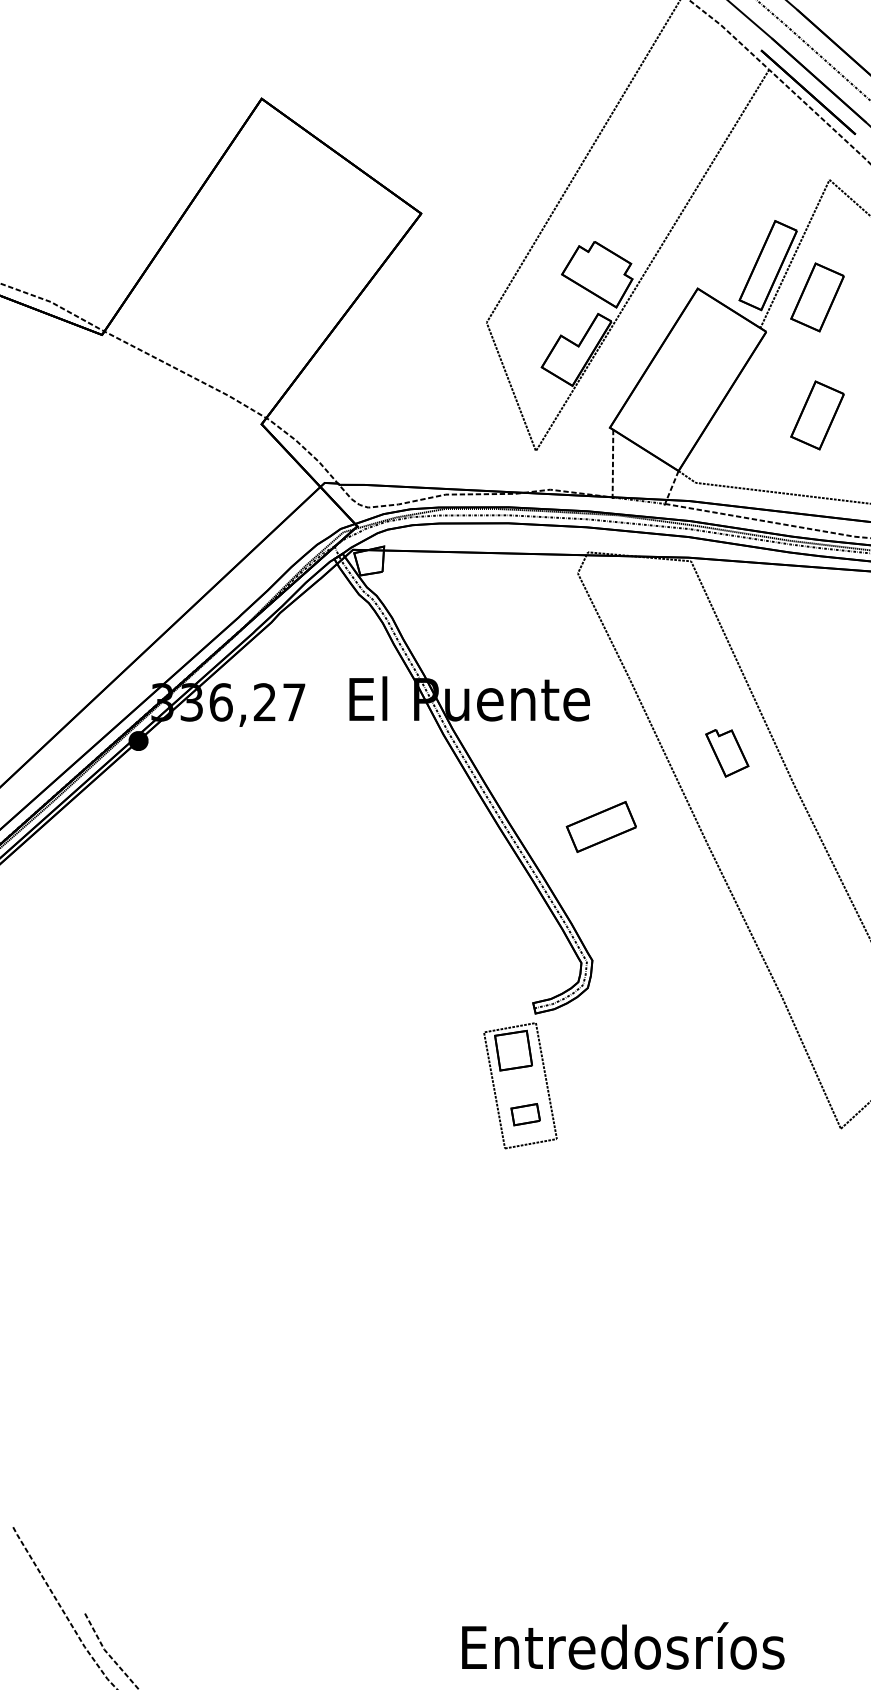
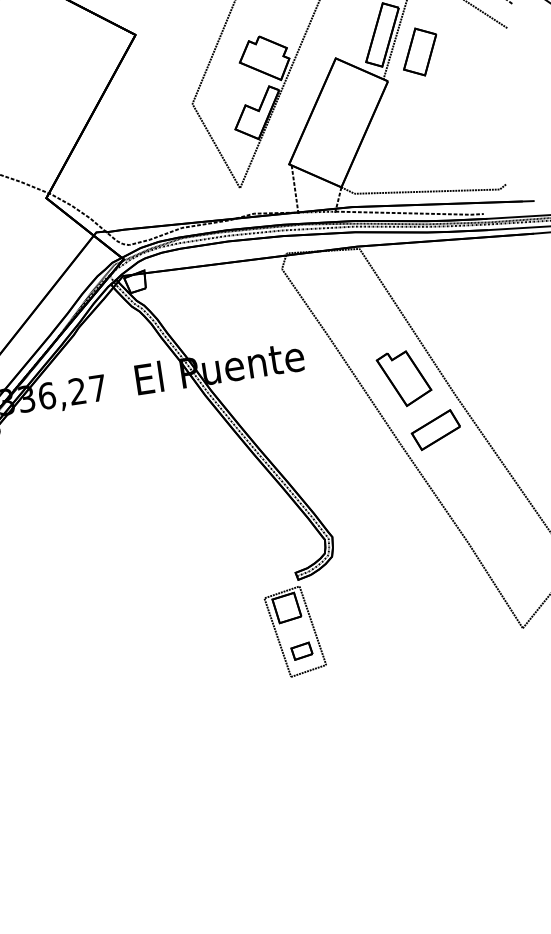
part: (817, 415) -> (432, 134), removed
part: (727, 753) -> (404, 378), size x1.67
part: (600, 826) -> (435, 429), moved

